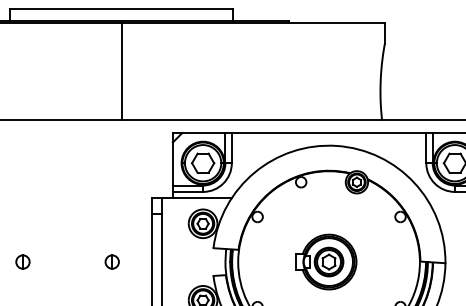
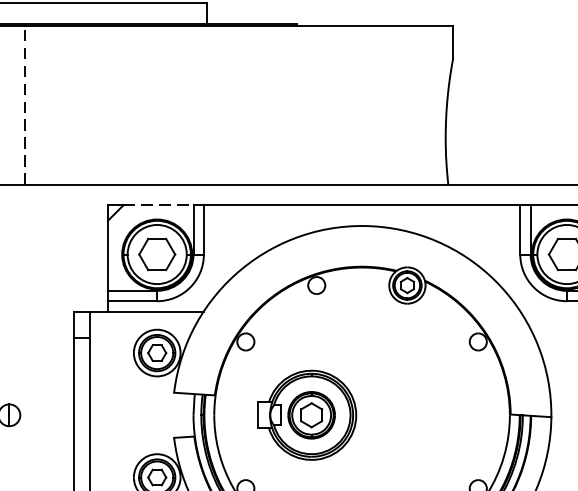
line: (121, 71) -> (24, 105), solid -> dashed
line: (203, 132) -> (157, 204), solid -> dashed
part: (326, 261) -> (307, 414), moved

